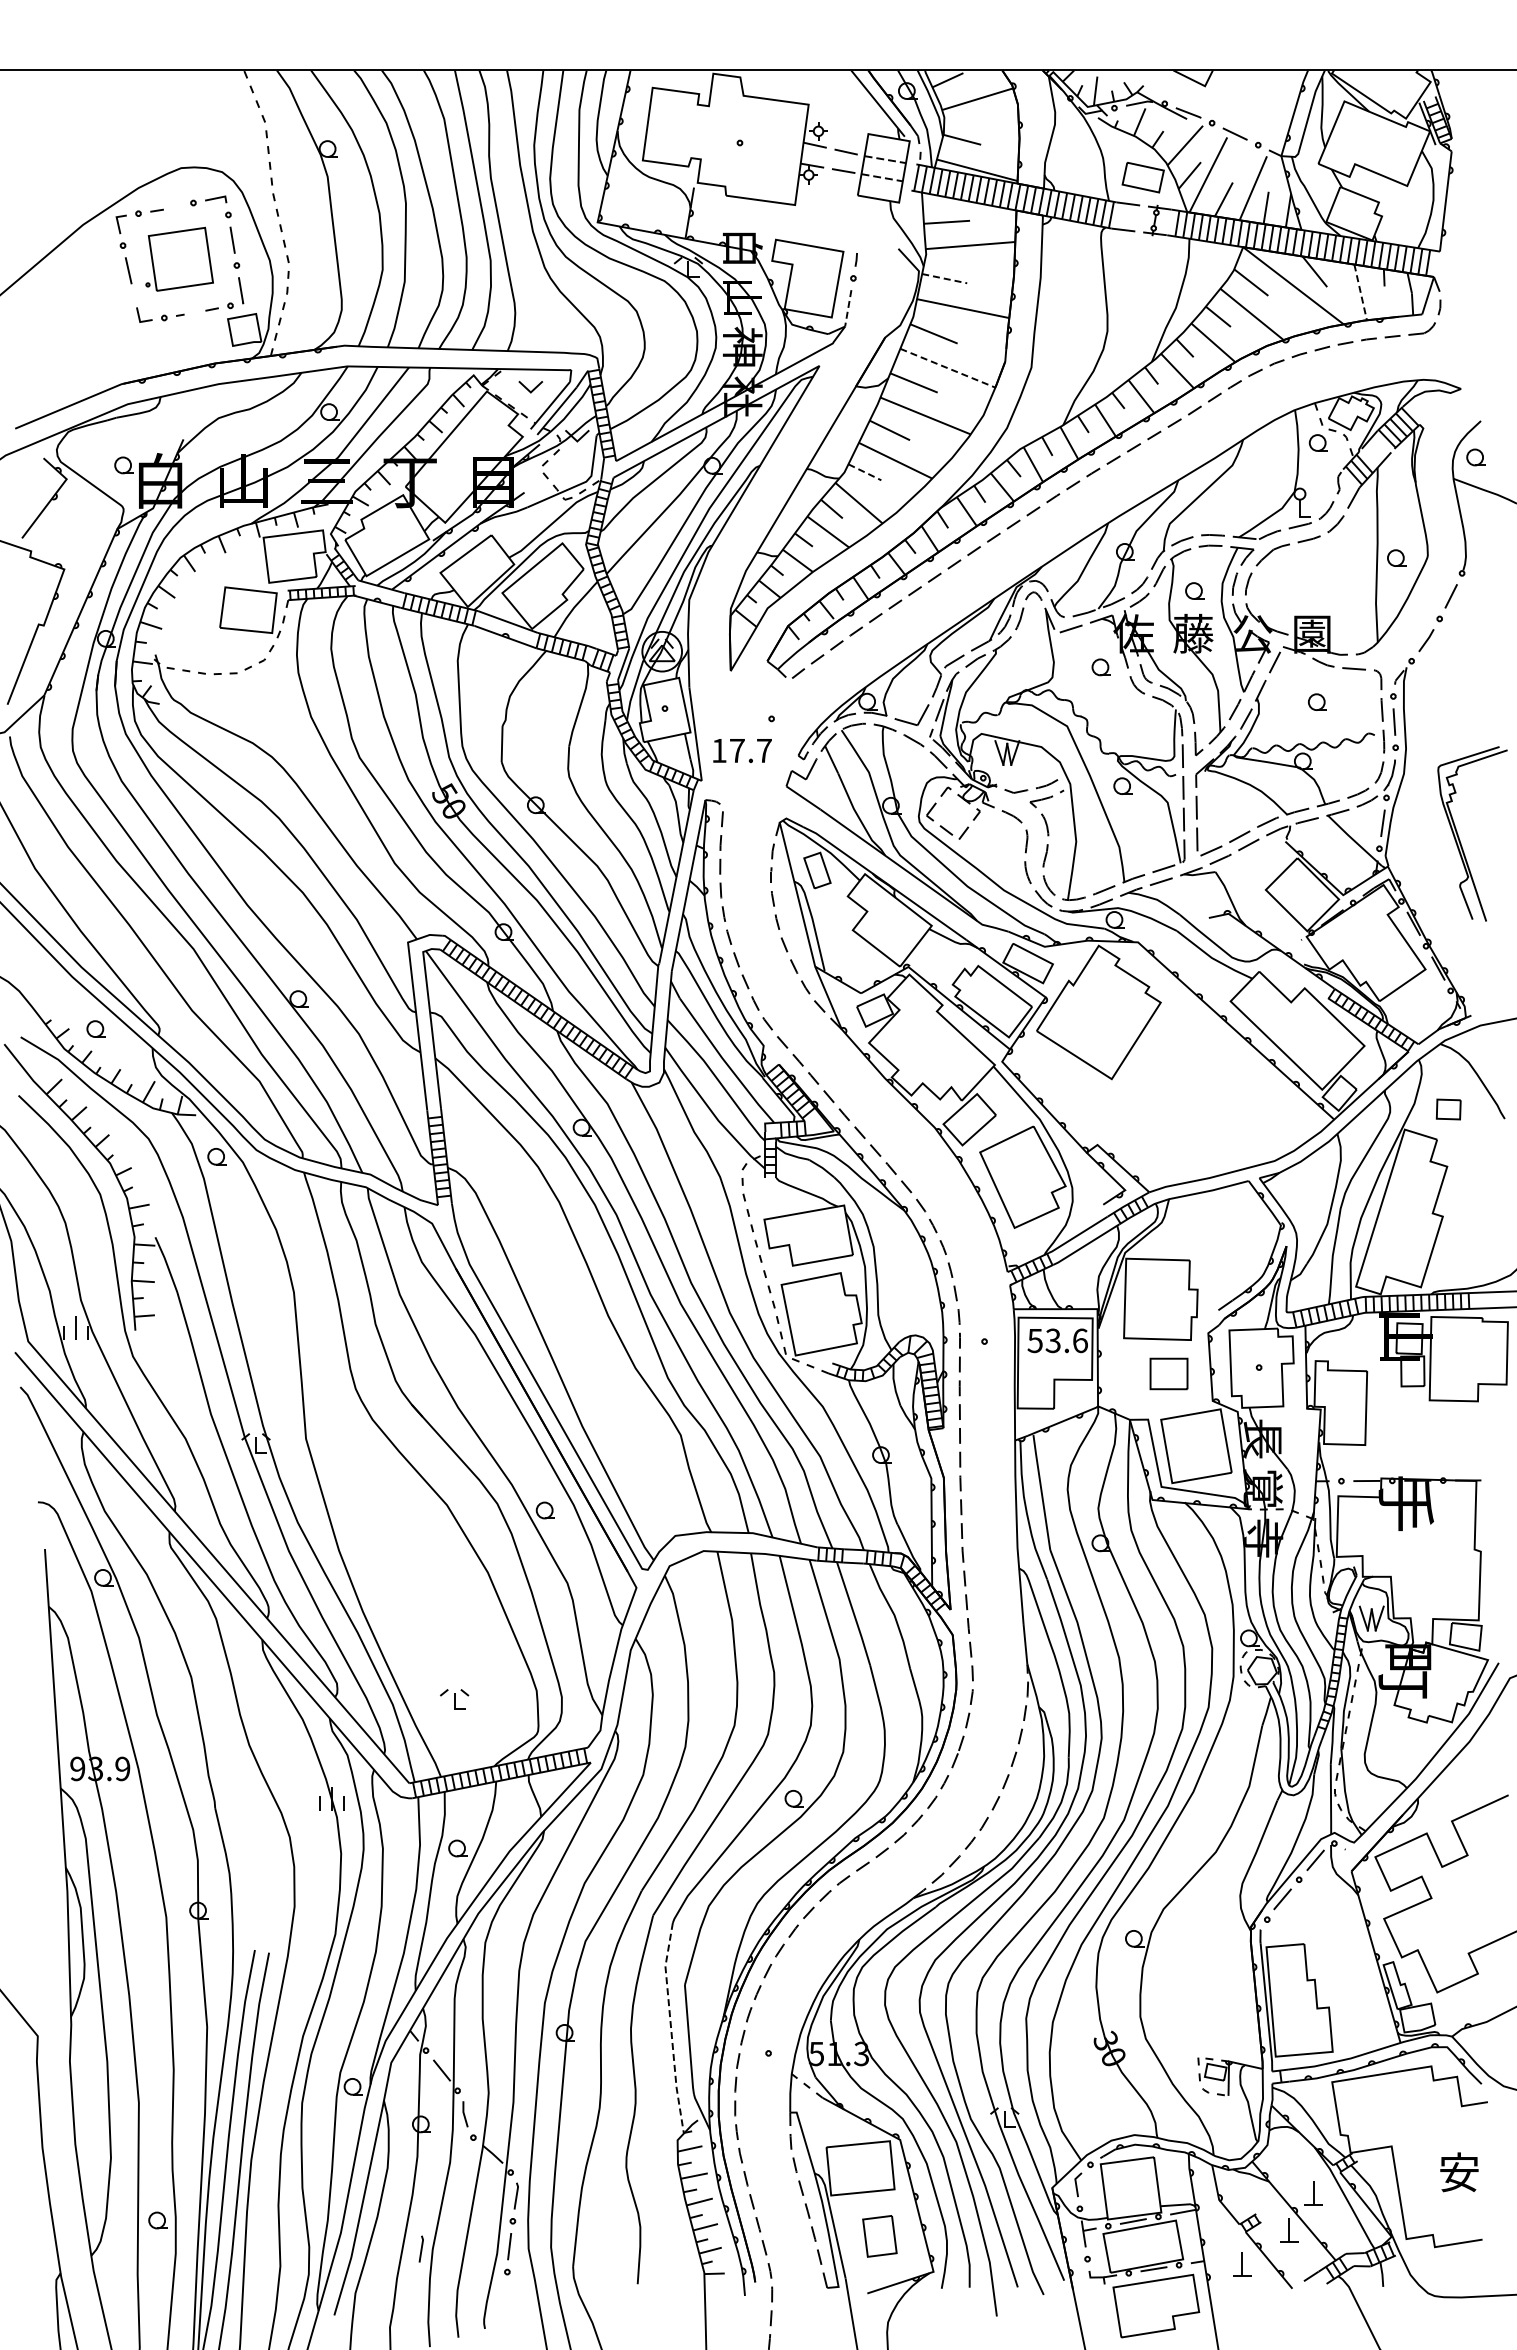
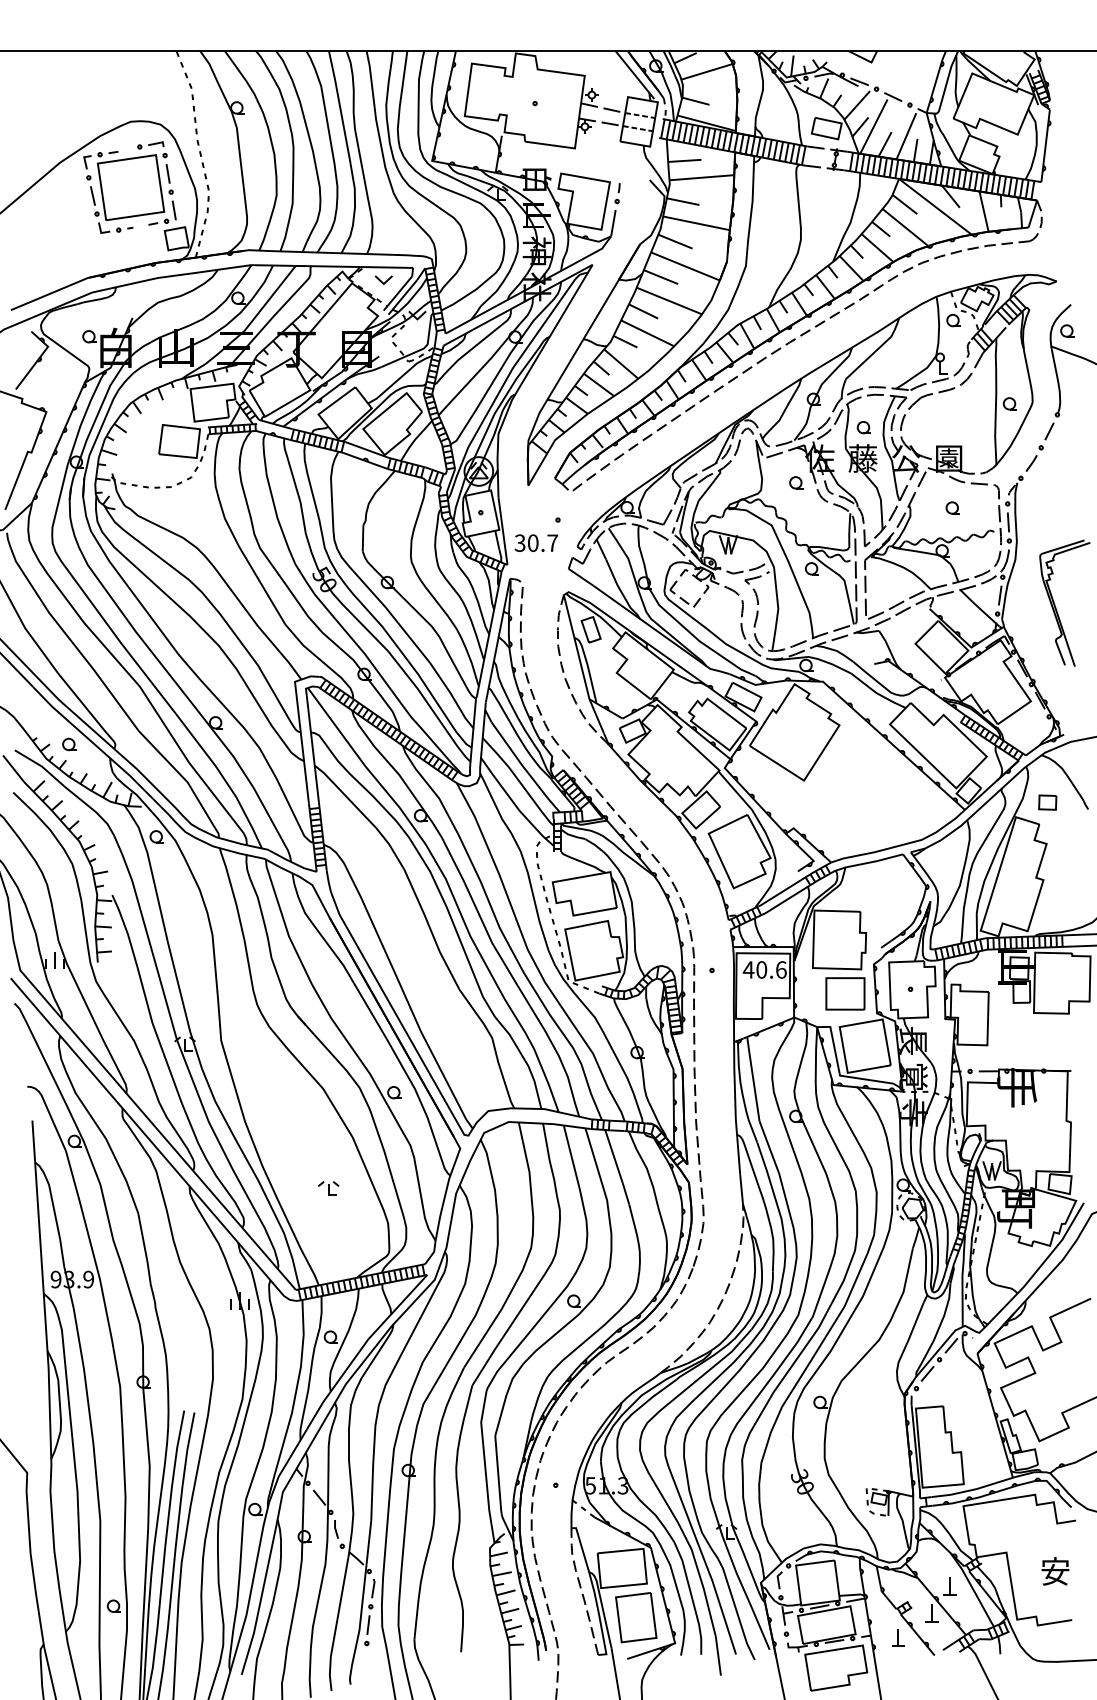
part: (179, 259) -> (129, 187), size x1.43
line: (944, 278) -> (683, 201), dashed -> solid
line: (1360, 292) -> (983, 211), dashed -> solid
line: (848, 308) -> (613, 223), dashed -> solid
line: (948, 368) -> (685, 266), dashed -> solid
line: (865, 472) -> (625, 341), dashed -> solid
text: (727, 750) -> (526, 542), 17.7 -> 30.7
text: (1043, 1340) -> (754, 969), 53.6 -> 40.6
part: (1168, 1373) -> (845, 993), size x1.43
part: (454, 1699) -> (328, 1188), moved
line: (671, 2028) -> (485, 1467), dashed -> solid
part: (879, 2236) -> (636, 1617), size x1.67
line: (420, 2248) -> (304, 1626), removed

